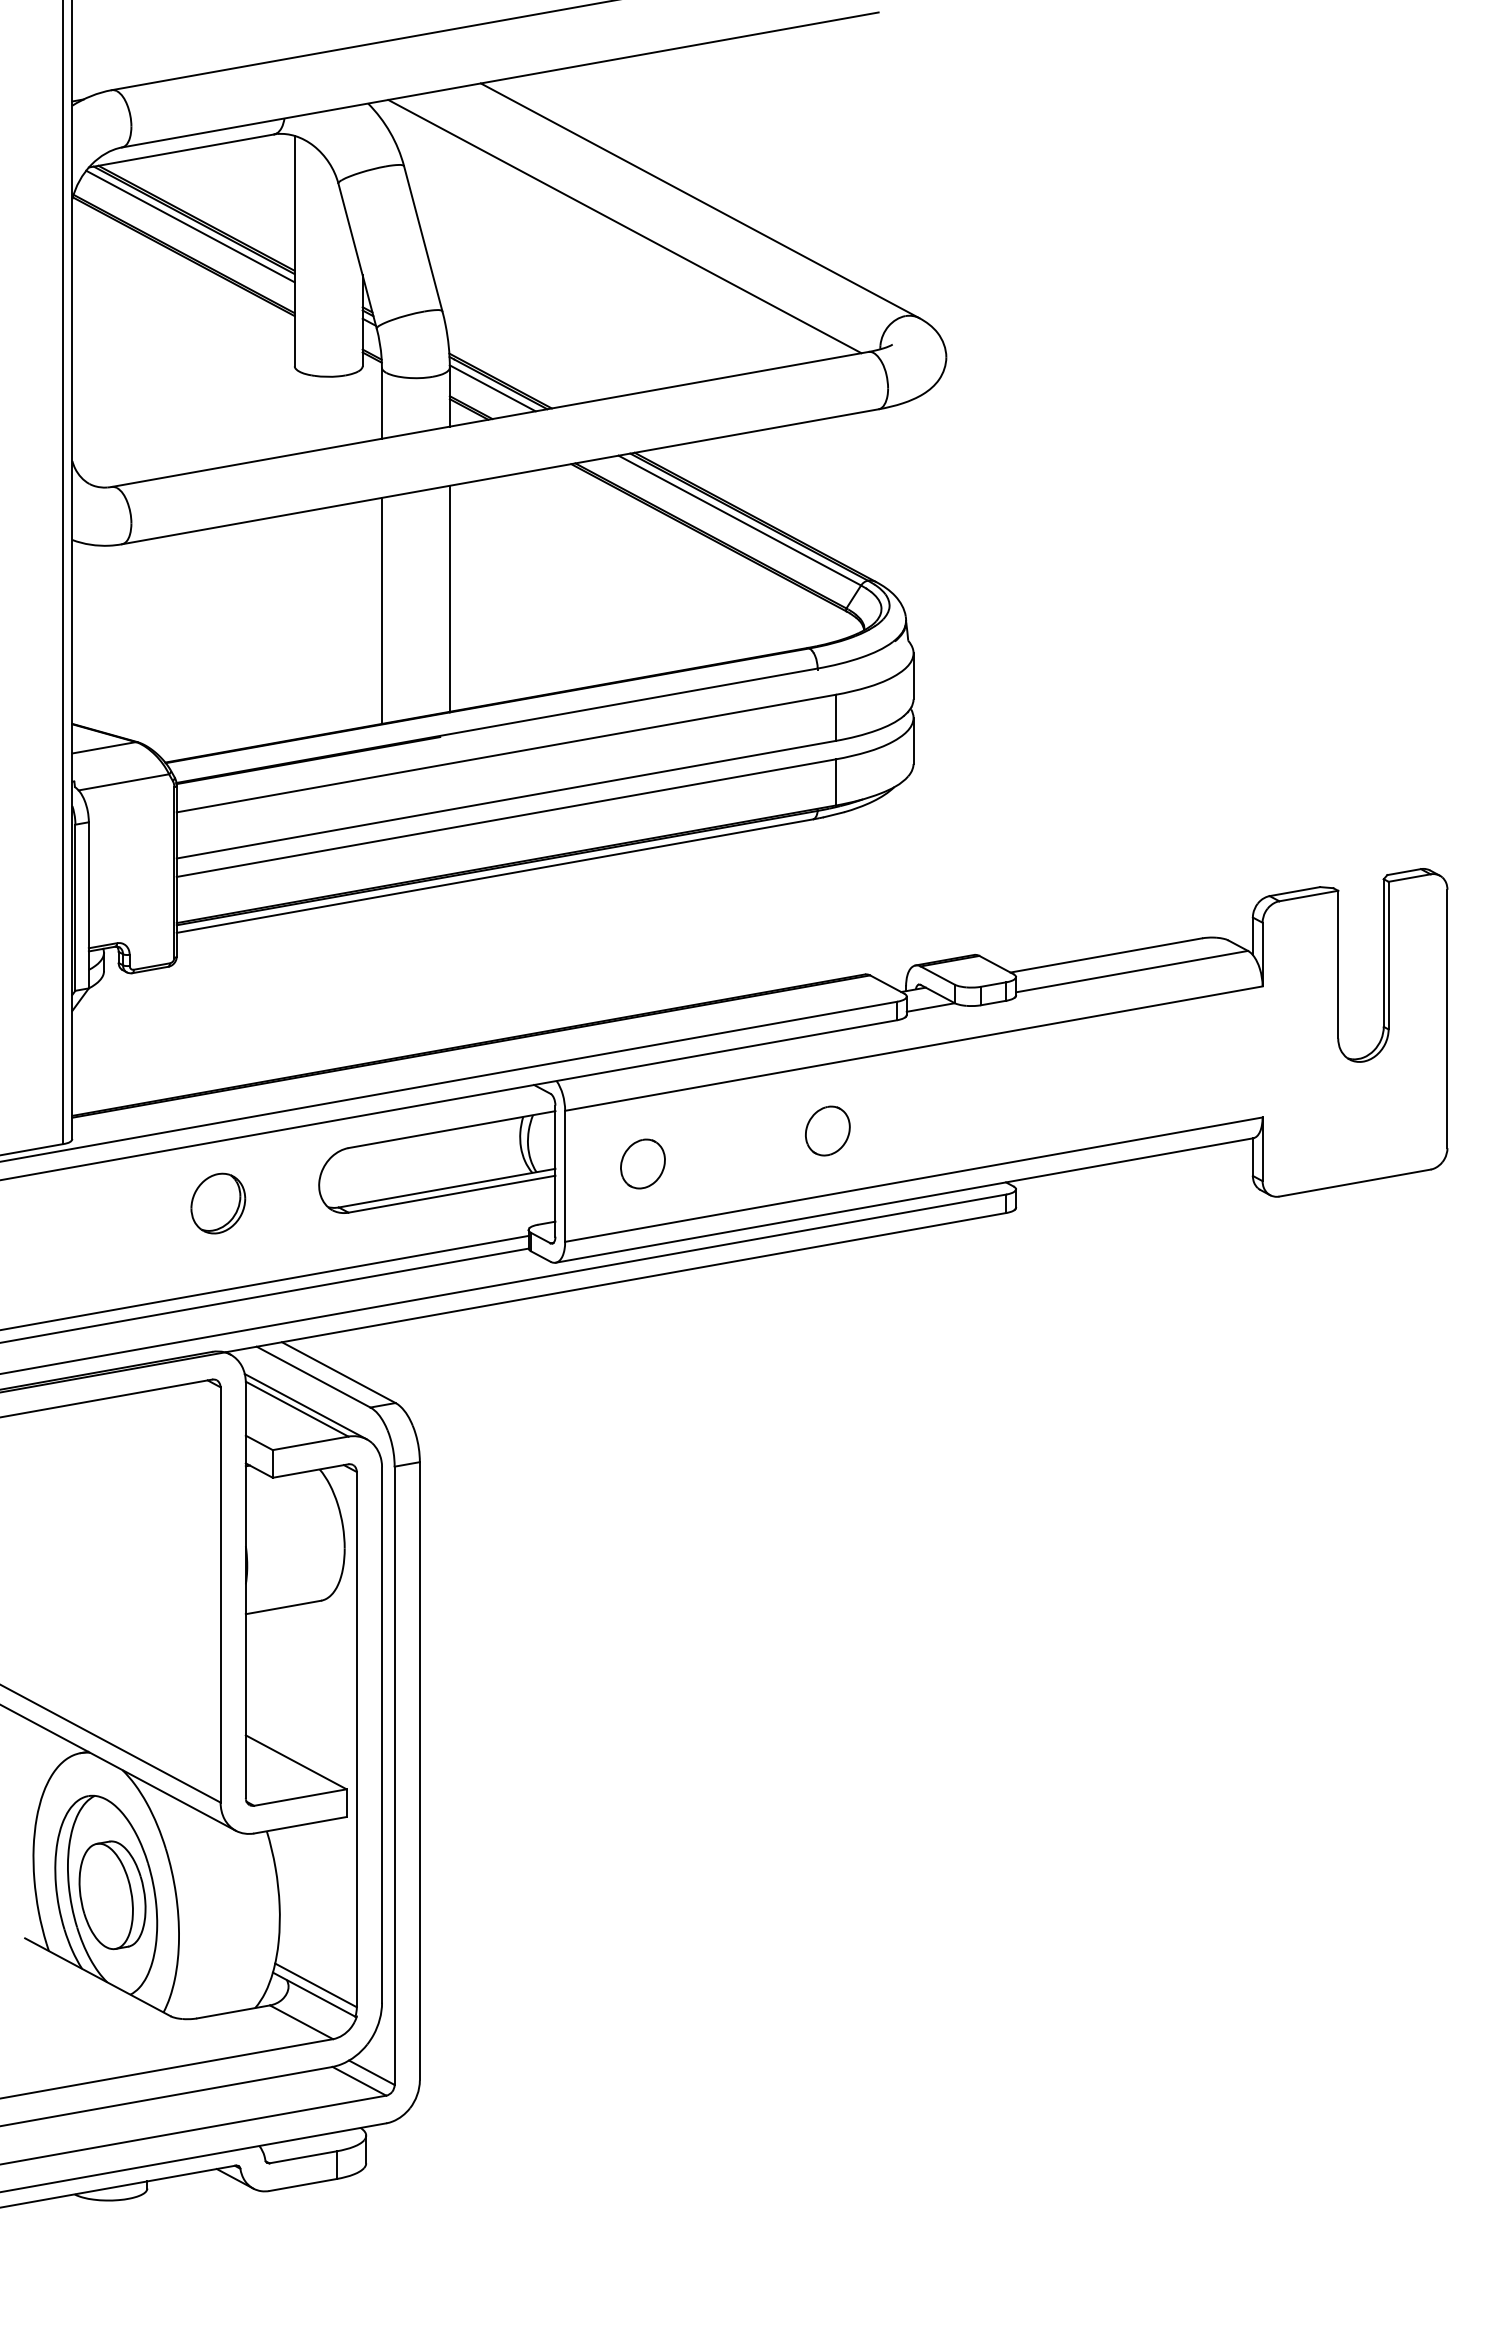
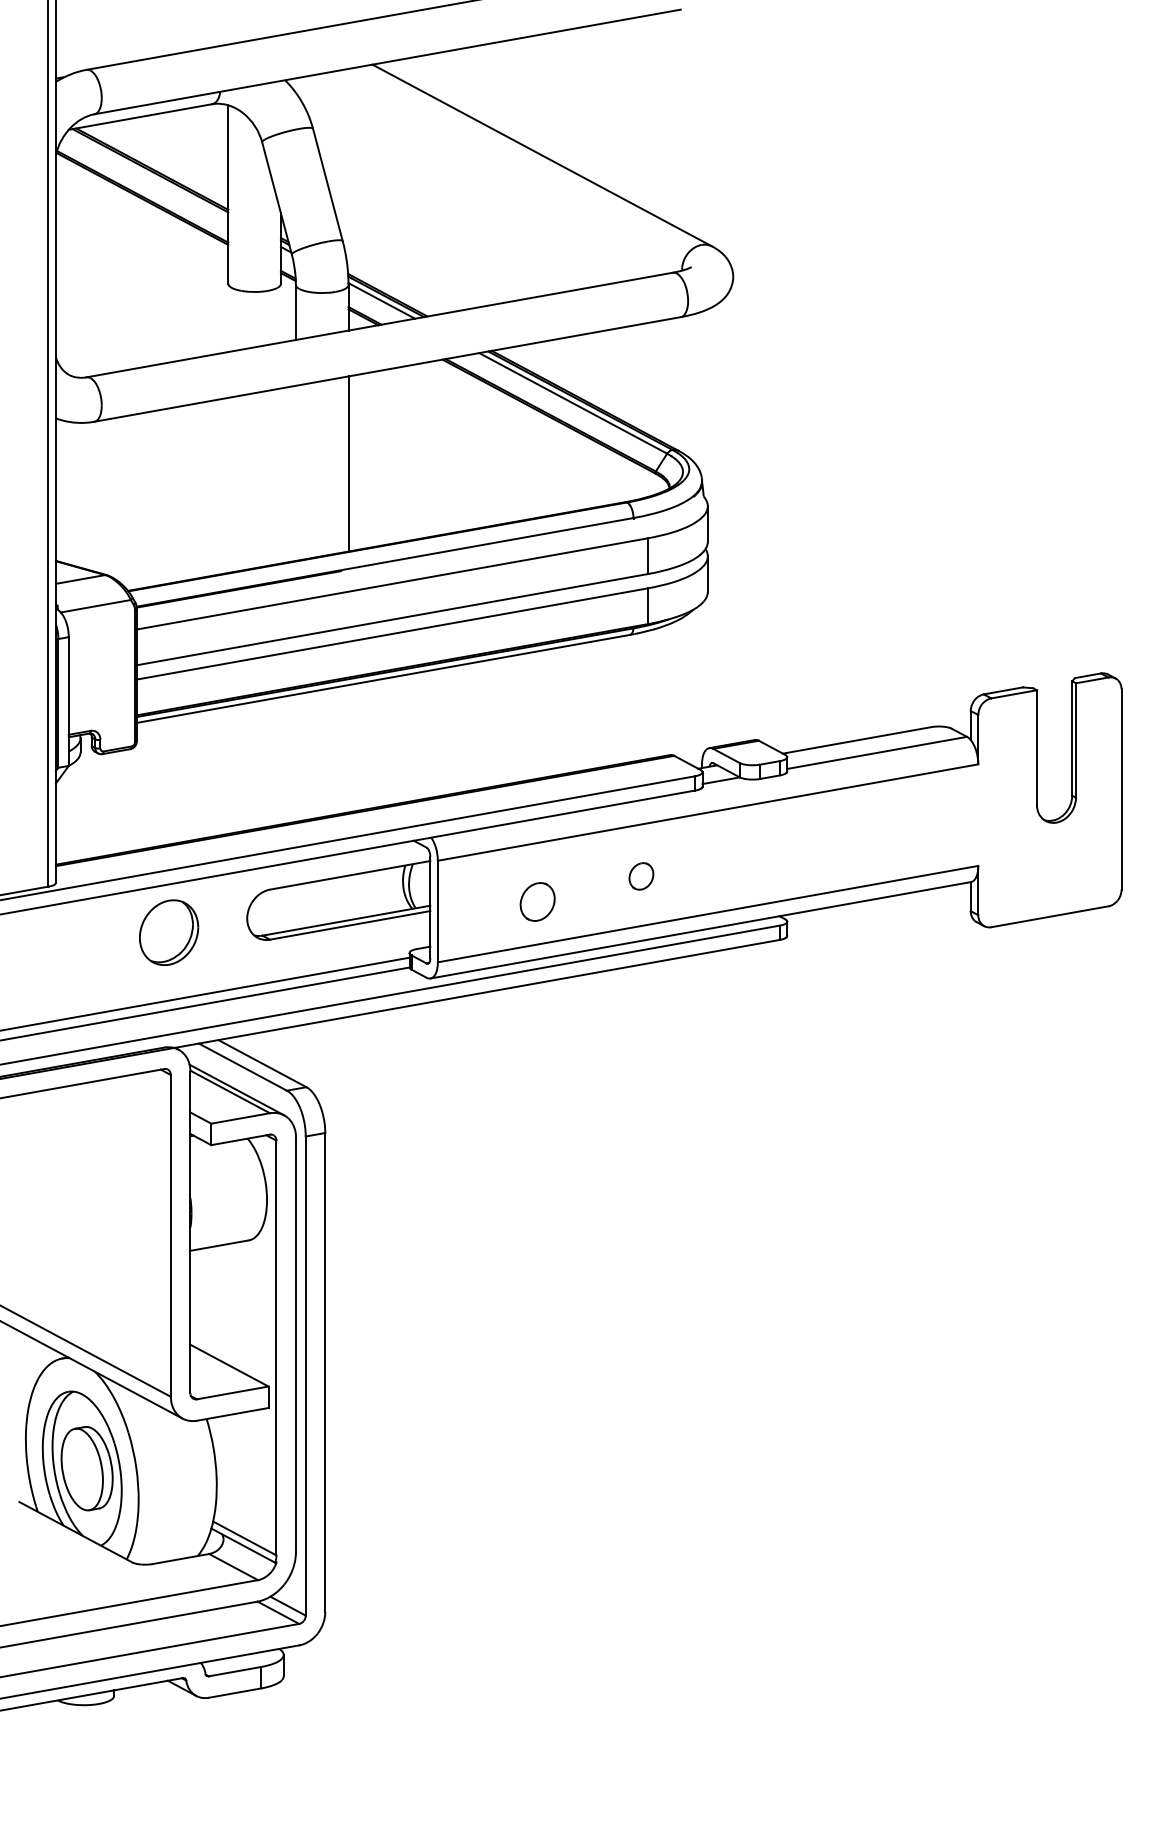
line: (190, 226) -> (147, 175), removed
line: (624, 226) -> (483, 175), removed
line: (381, 610) -> (295, 473), removed
part: (827, 1130) -> (641, 876), size x0.7
part: (642, 1163) -> (537, 901), moved
part: (218, 1203) -> (169, 932), size x1.4

